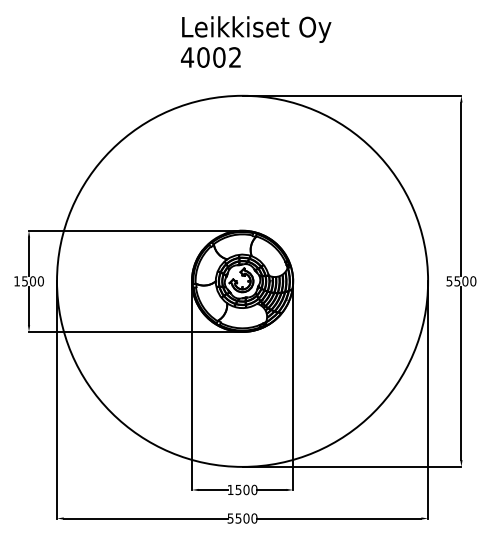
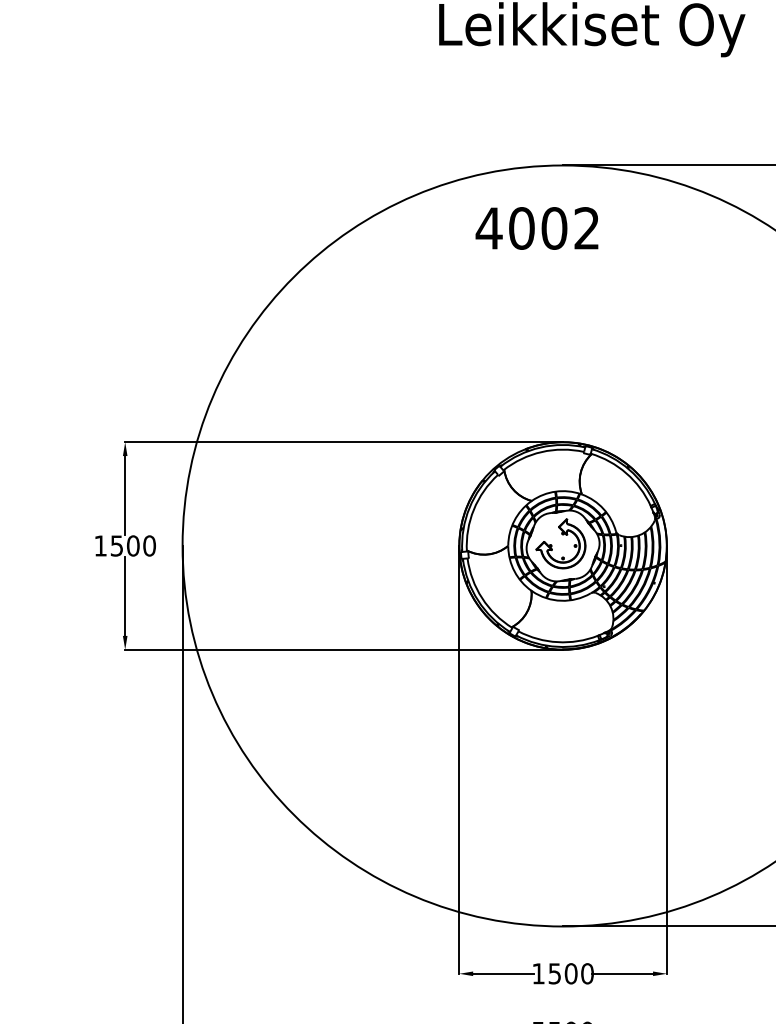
text: (210, 57) -> (536, 228), moved

